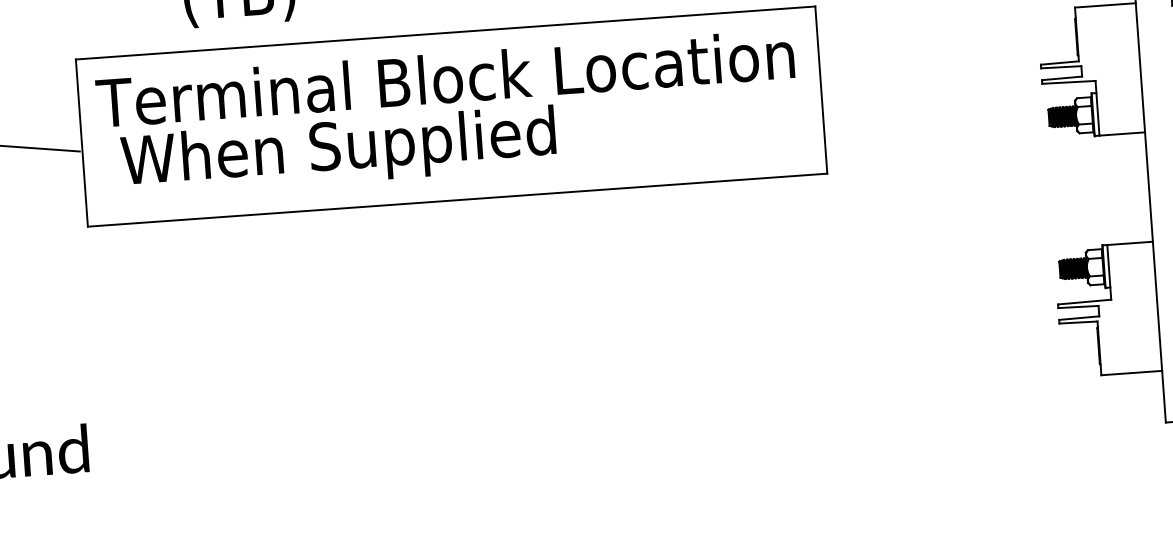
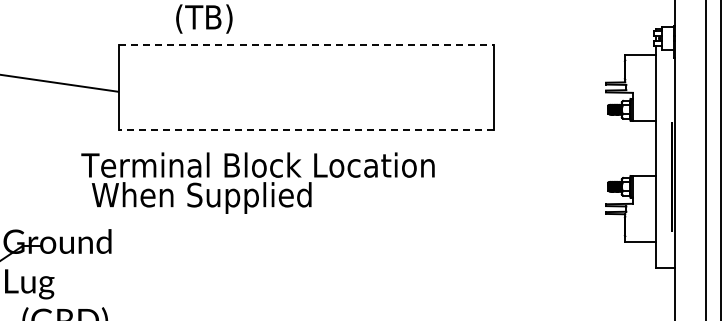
line: (446, 33) -> (307, 45), solid -> dashed
text: (446, 112) -> (257, 182), moved
line: (456, 199) -> (306, 129), solid -> dashed

